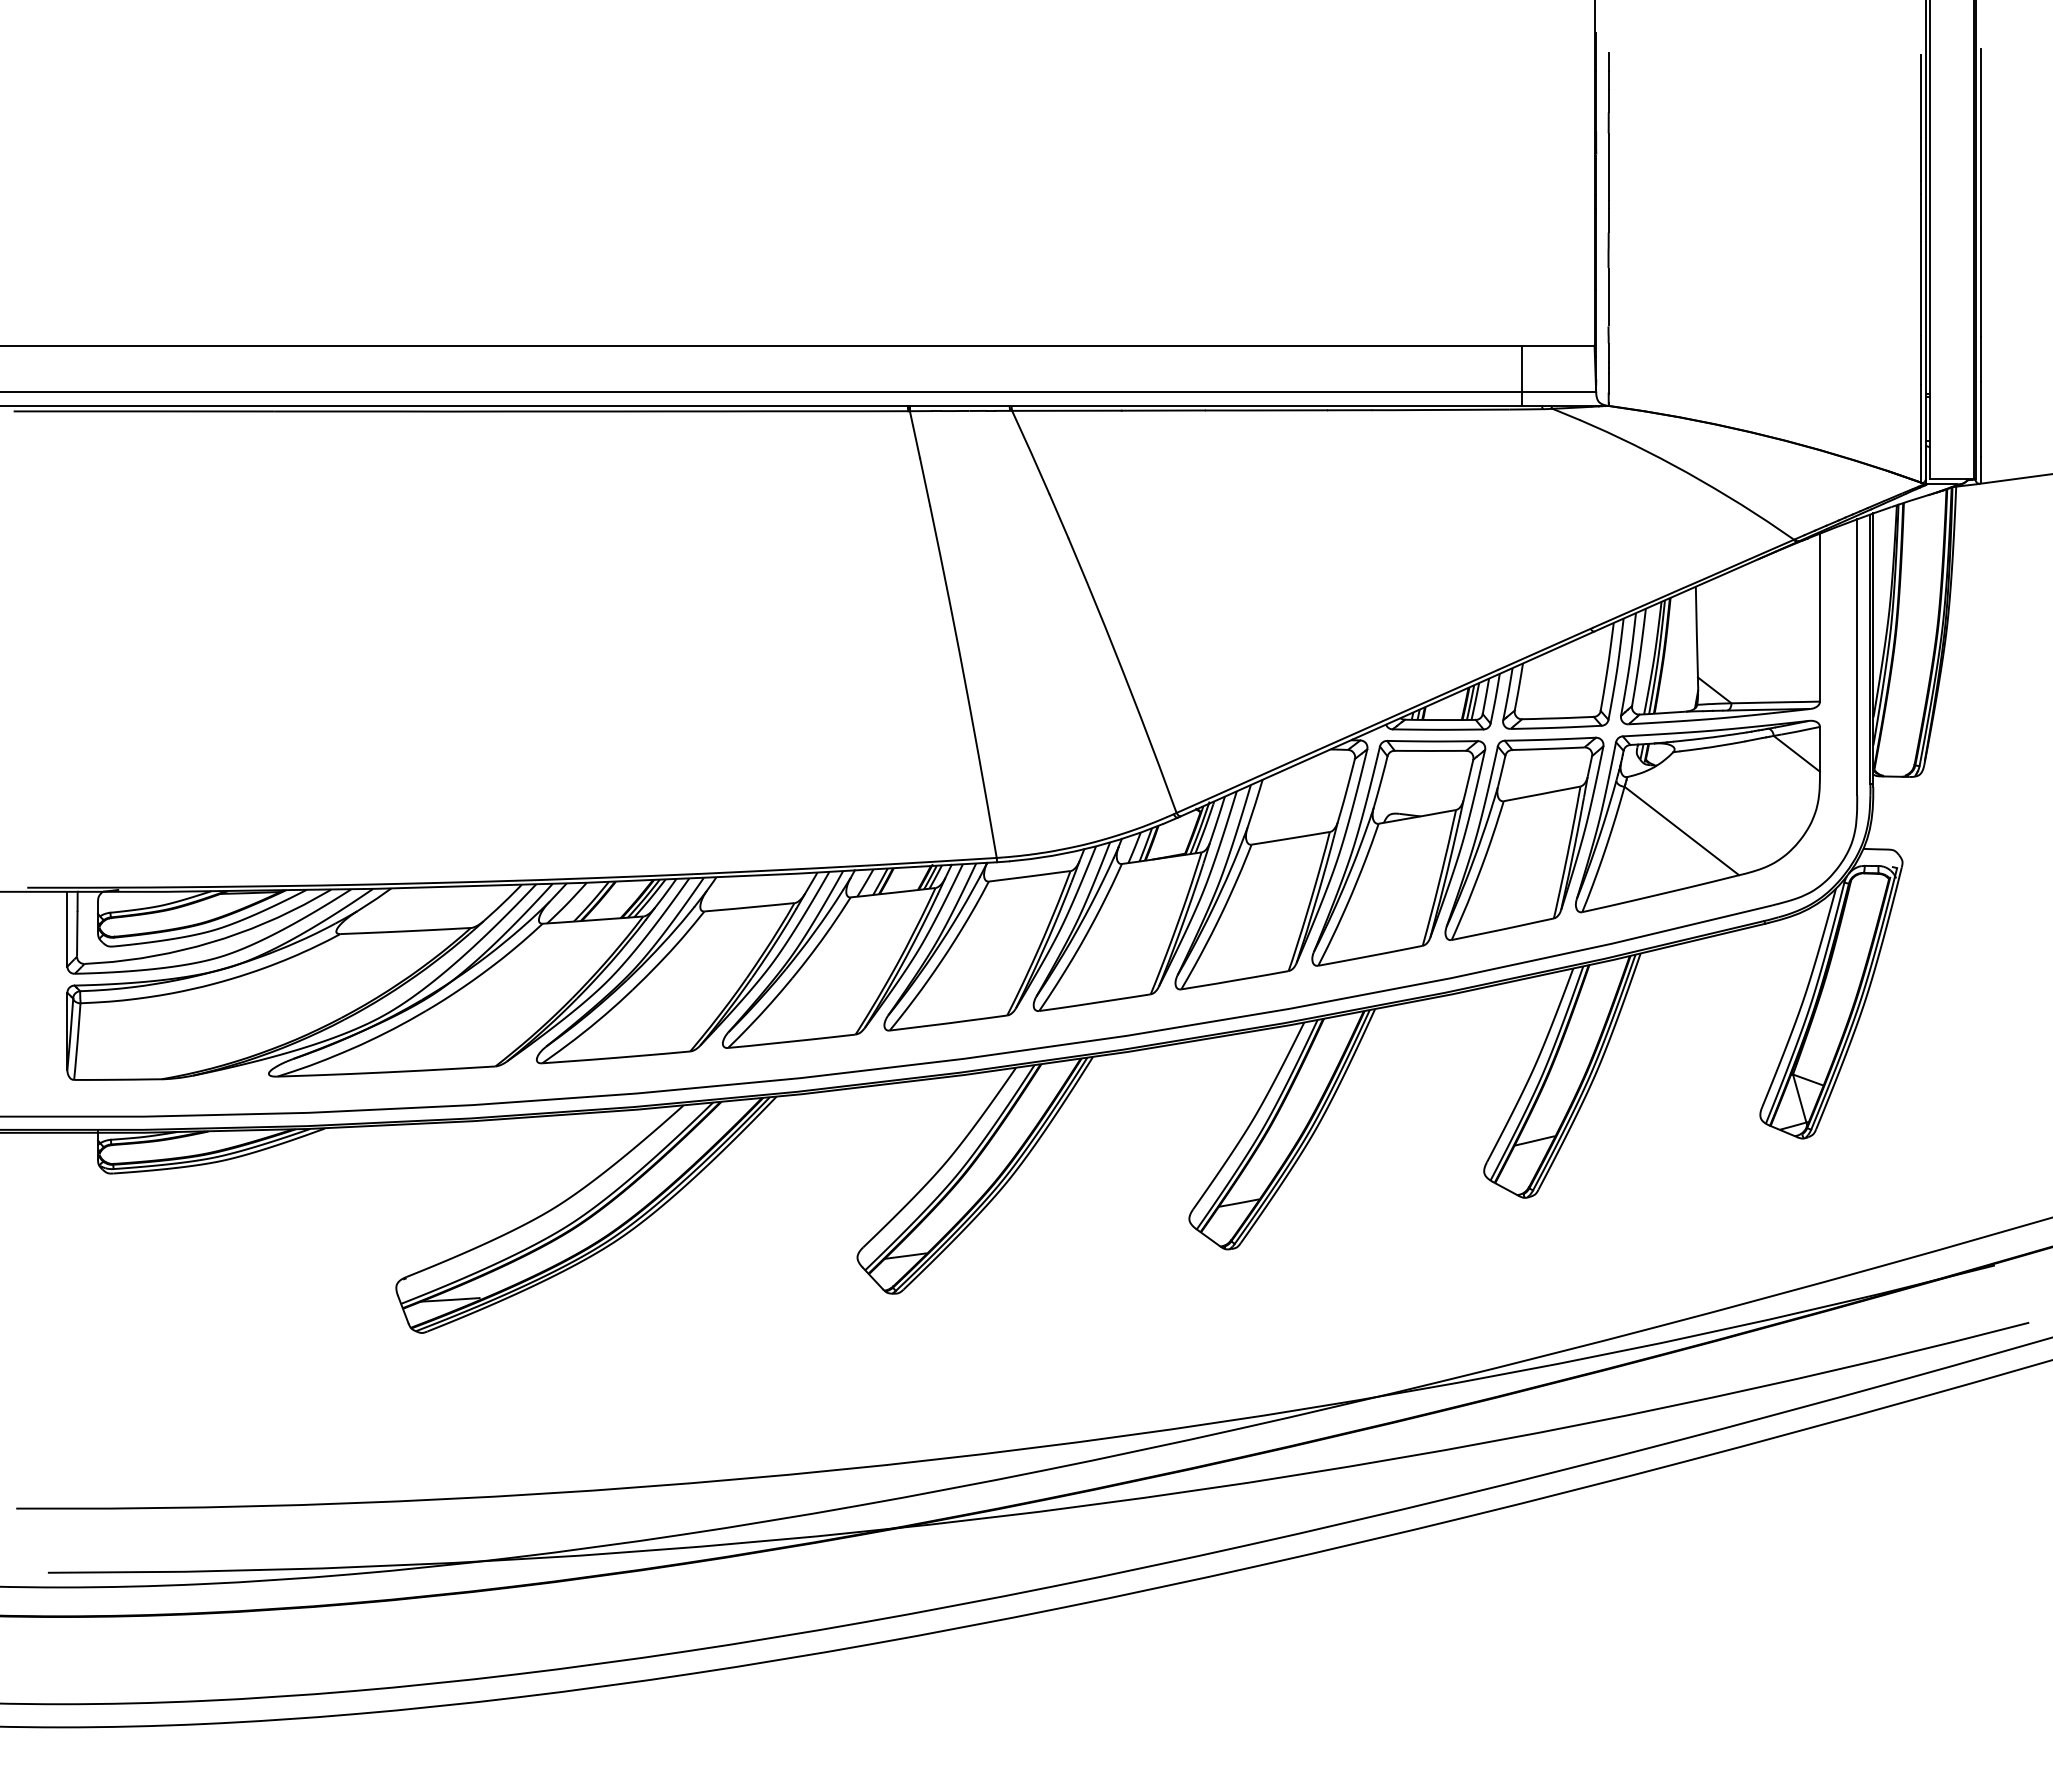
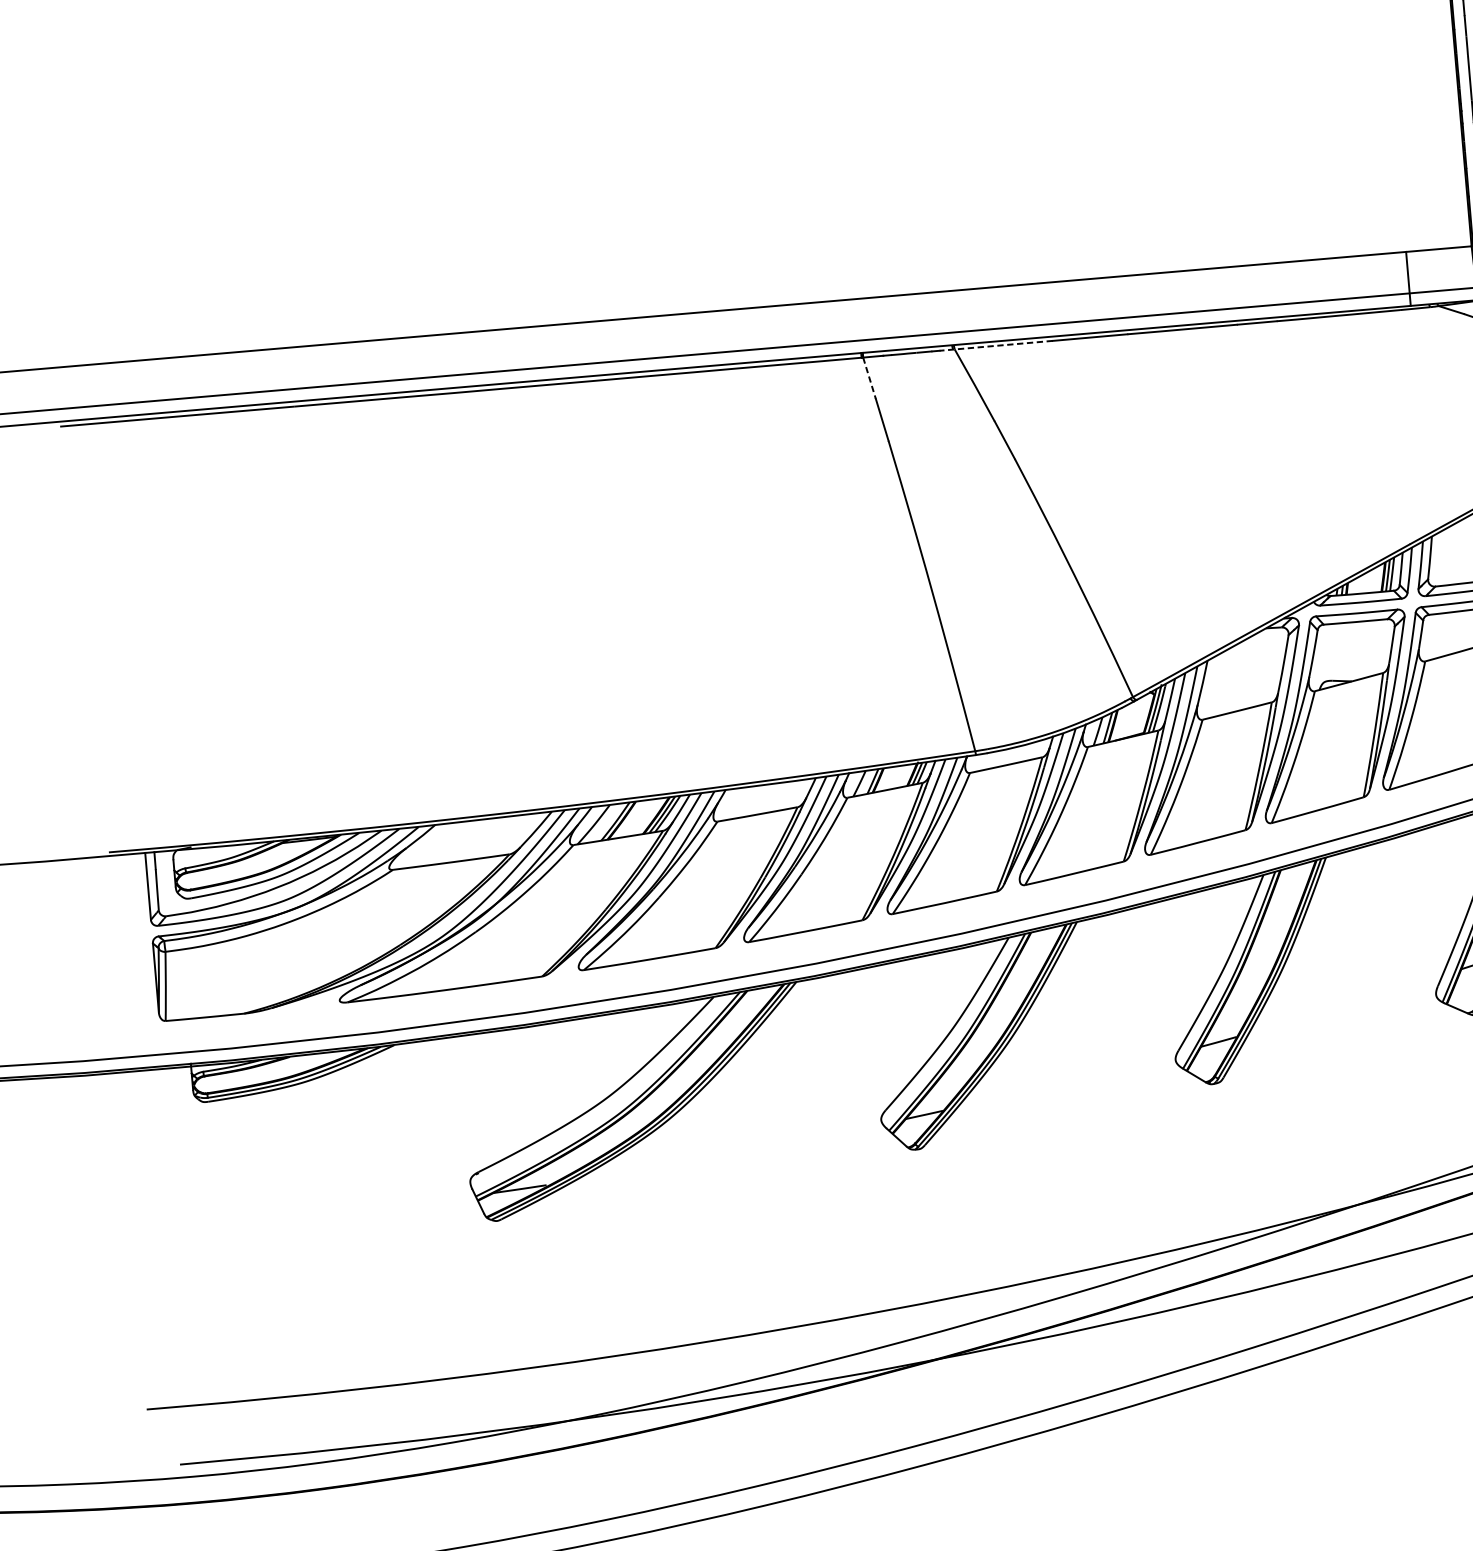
line: (1057, 410) -> (995, 345), solid -> dashed
line: (915, 435) -> (870, 378), solid -> dashed

